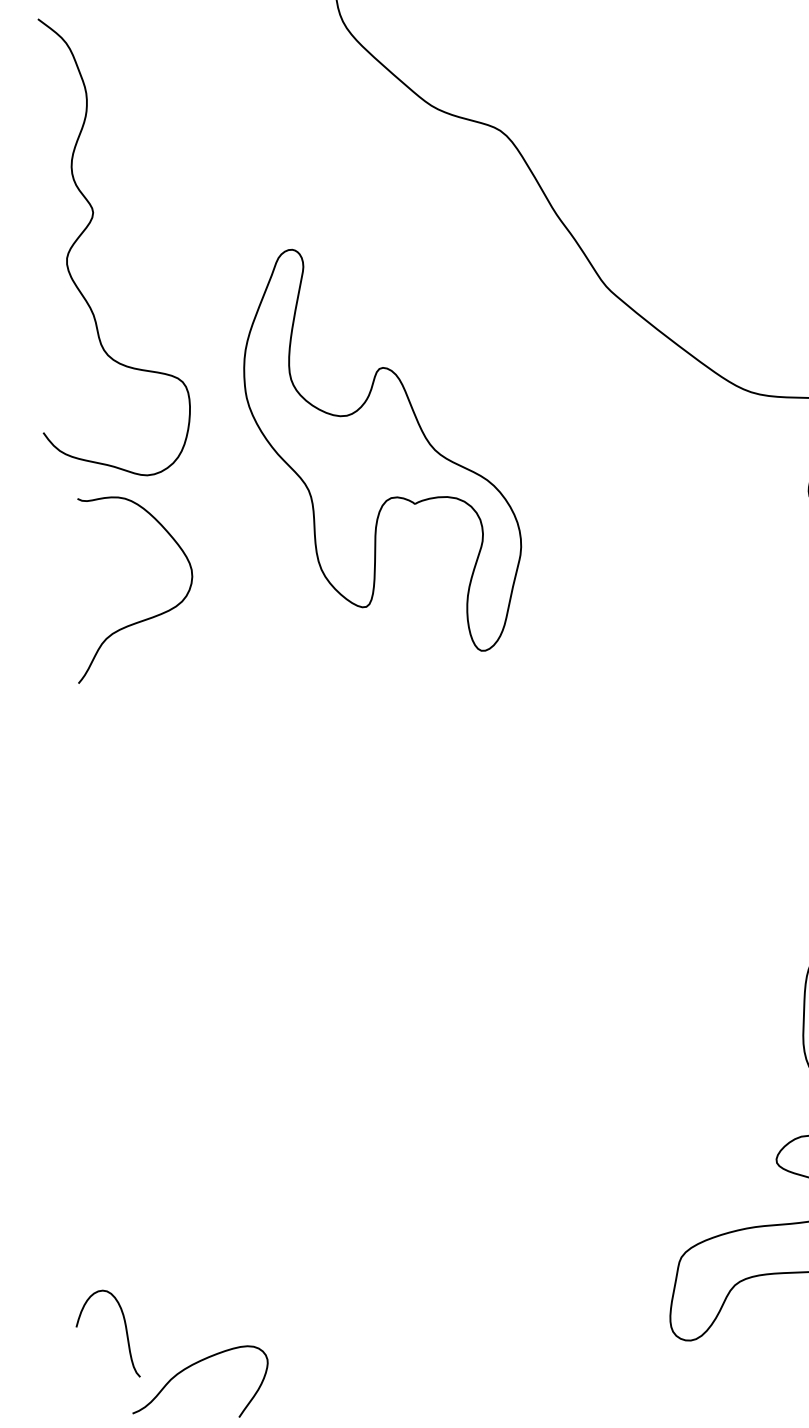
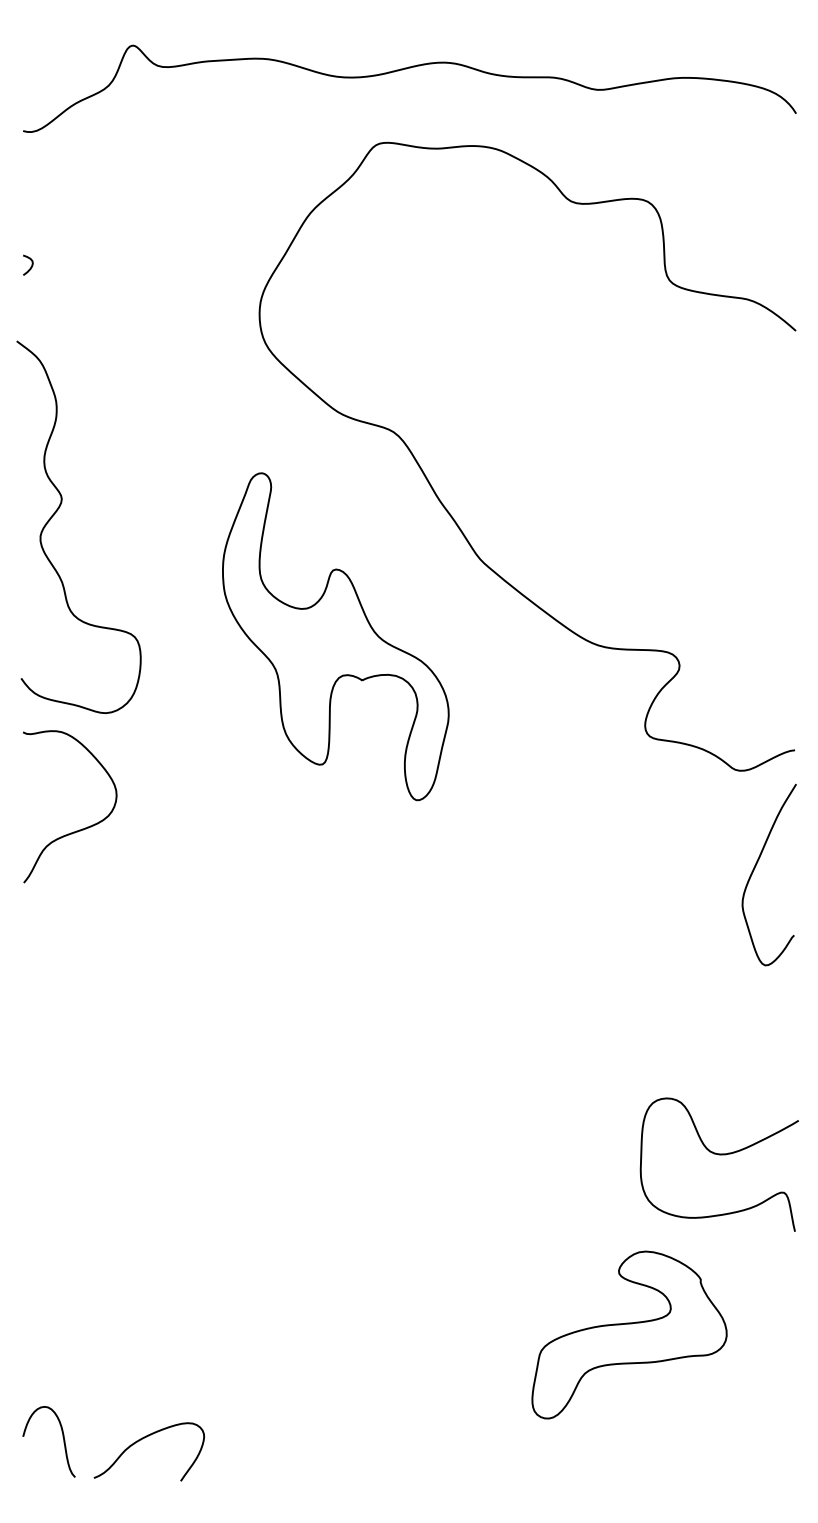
part: (382, 449) -> (335, 636), moved
curve: (146, 618) -> (79, 829), moved
curve: (124, 1328) -> (62, 1437), moved

